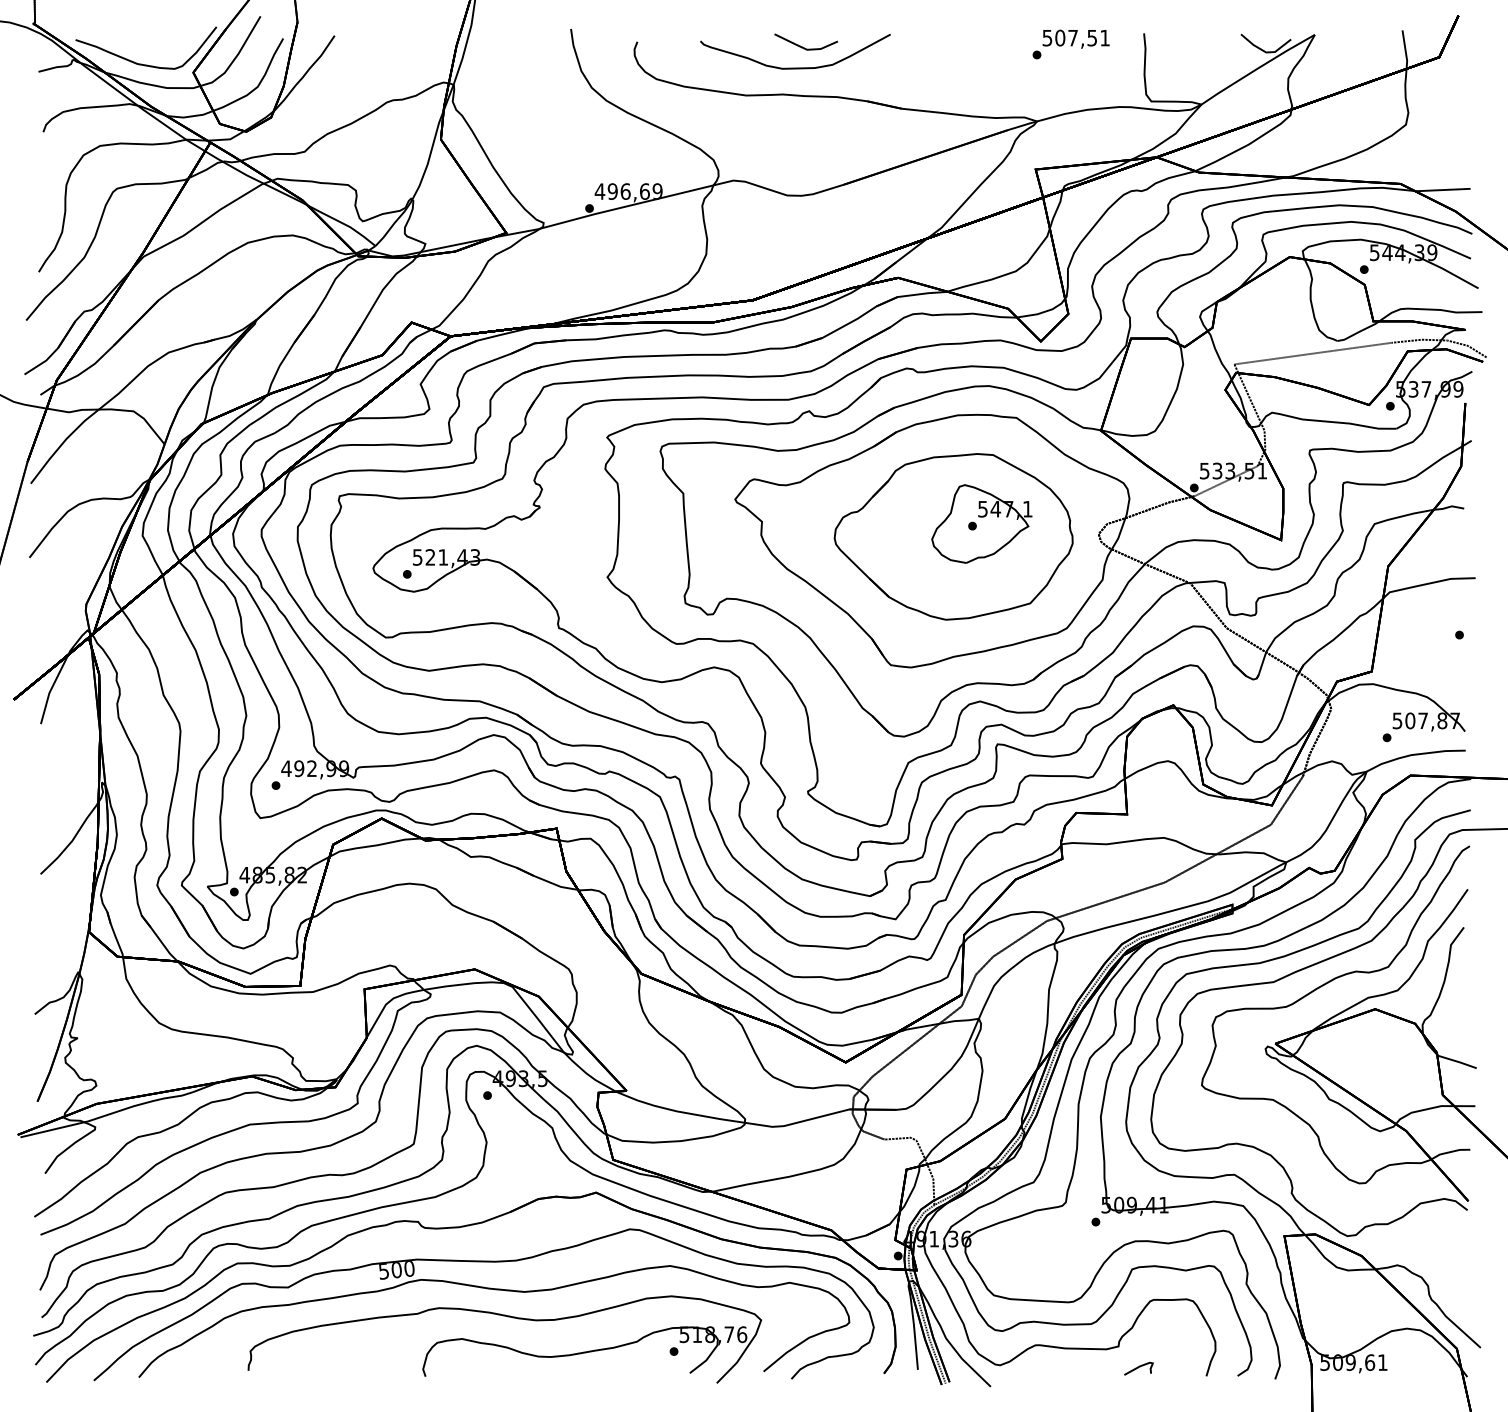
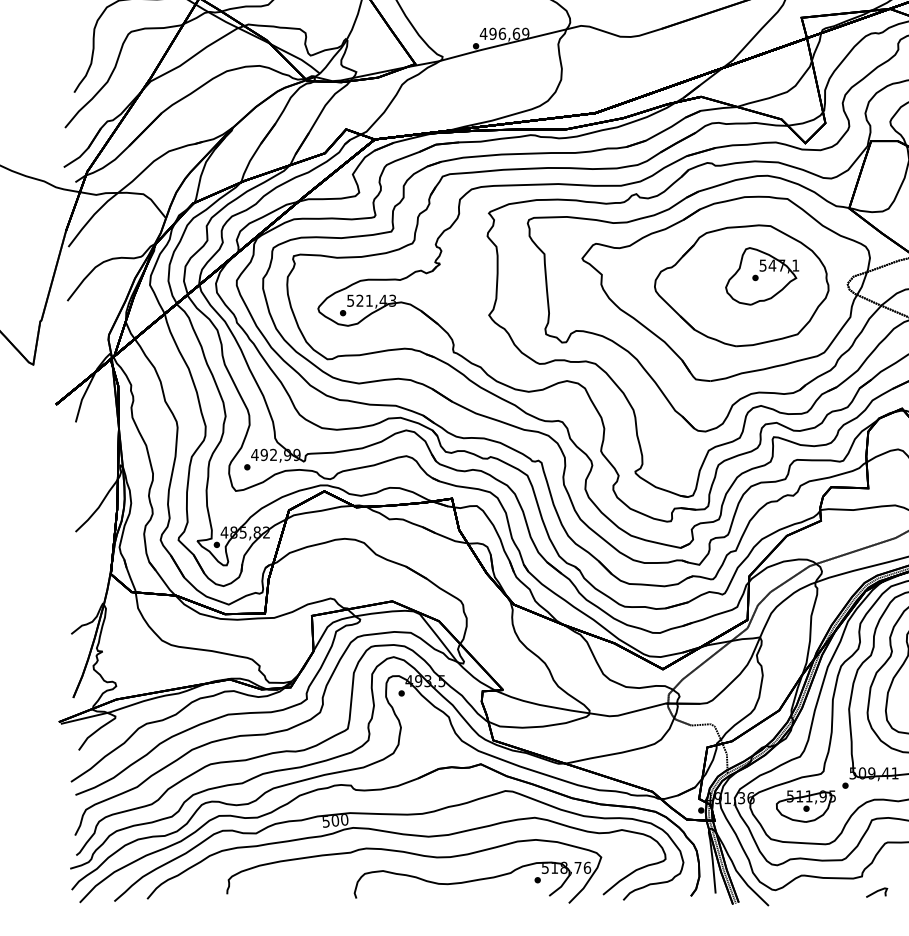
part: (1041, 1250) -> (805, 806), added

